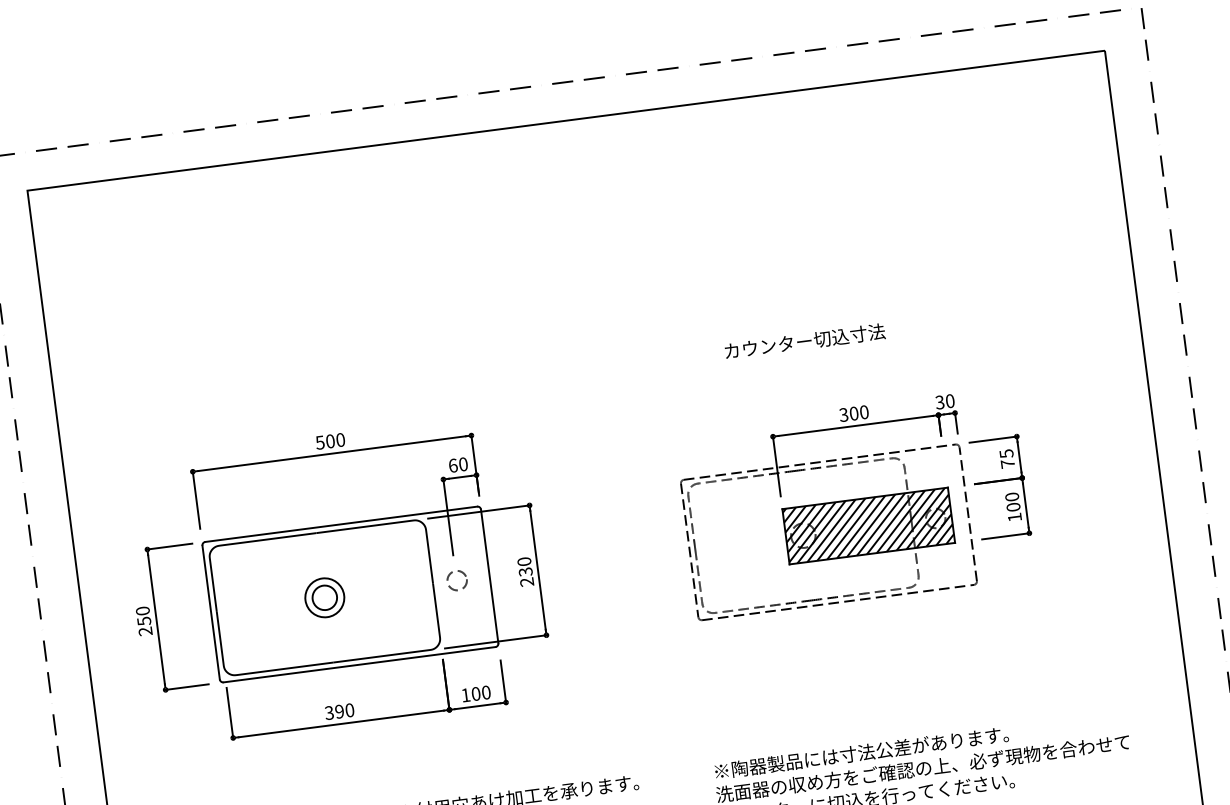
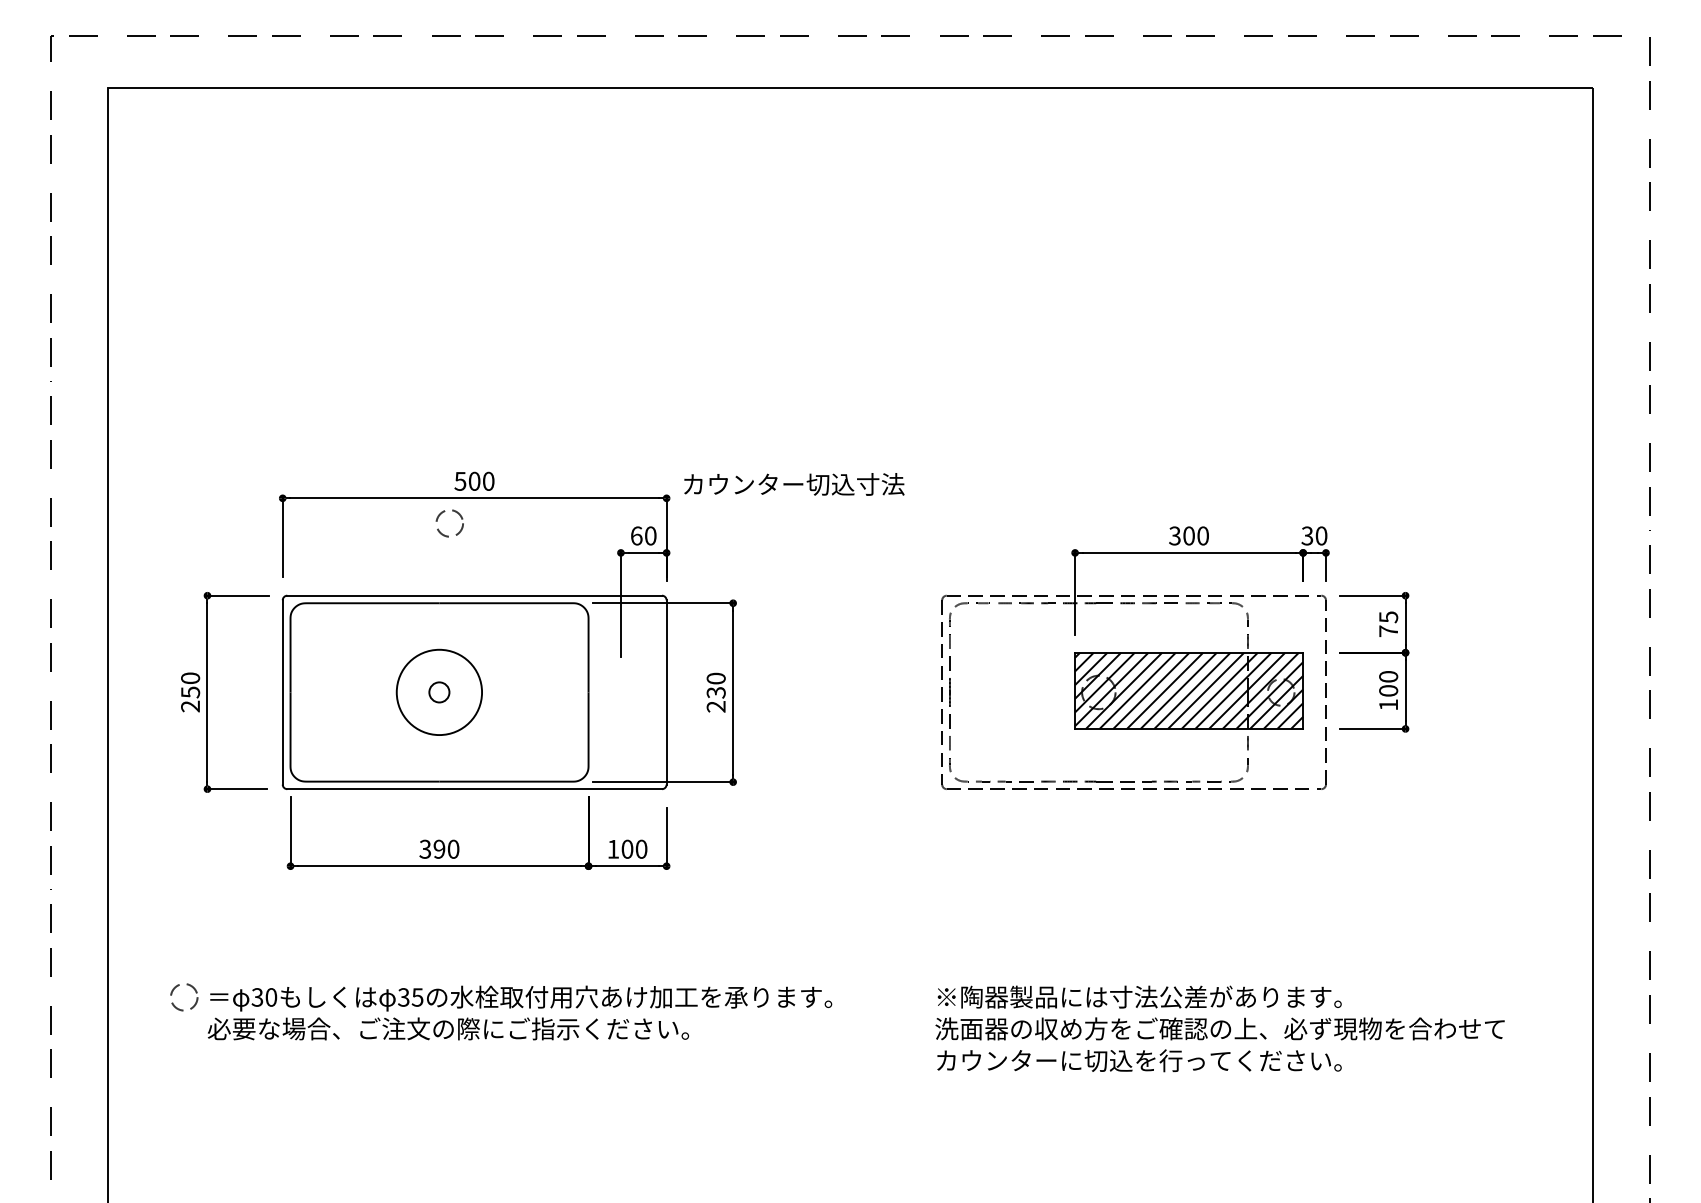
text: (805, 341) -> (794, 484), moved
circle: (456, 580) -> (449, 523), moved
circle: (324, 597) -> (439, 692), size x0.6
circle: (324, 597) -> (439, 692), size x1.6

